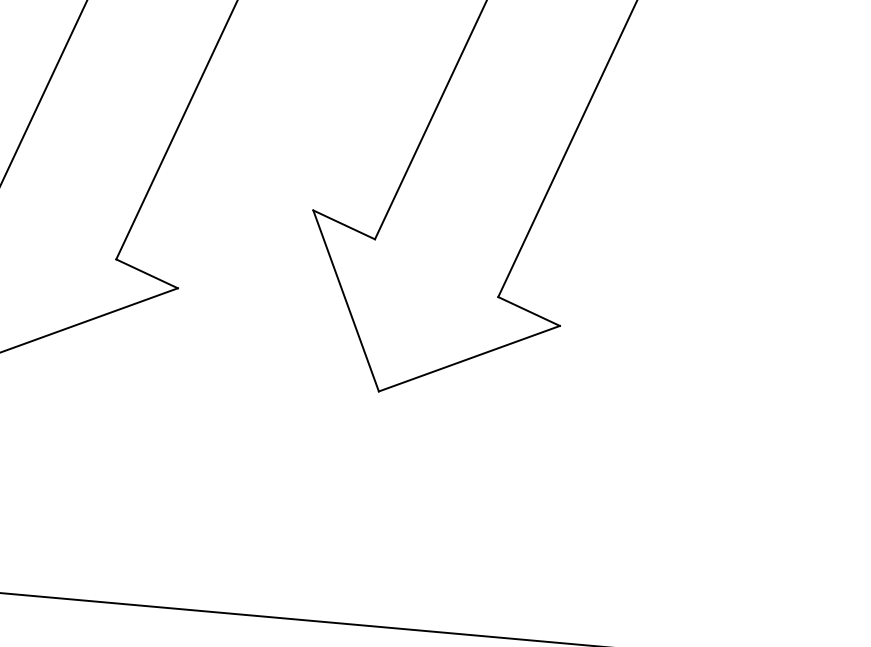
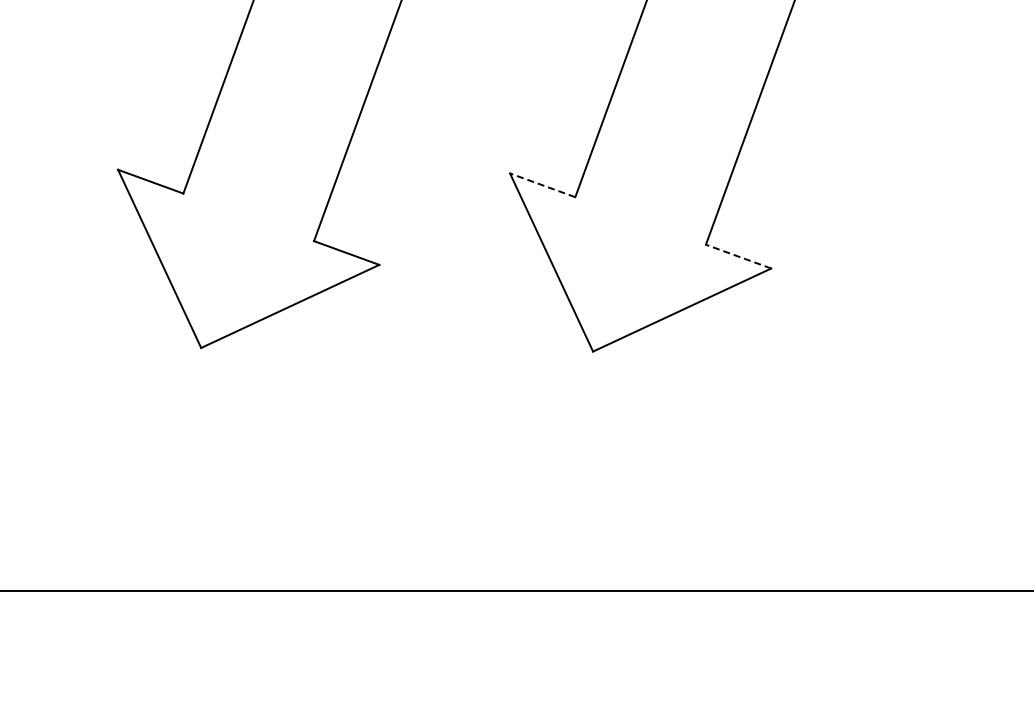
line: (343, 225) -> (542, 185), solid -> dashed
line: (529, 311) -> (738, 256), solid -> dashed

